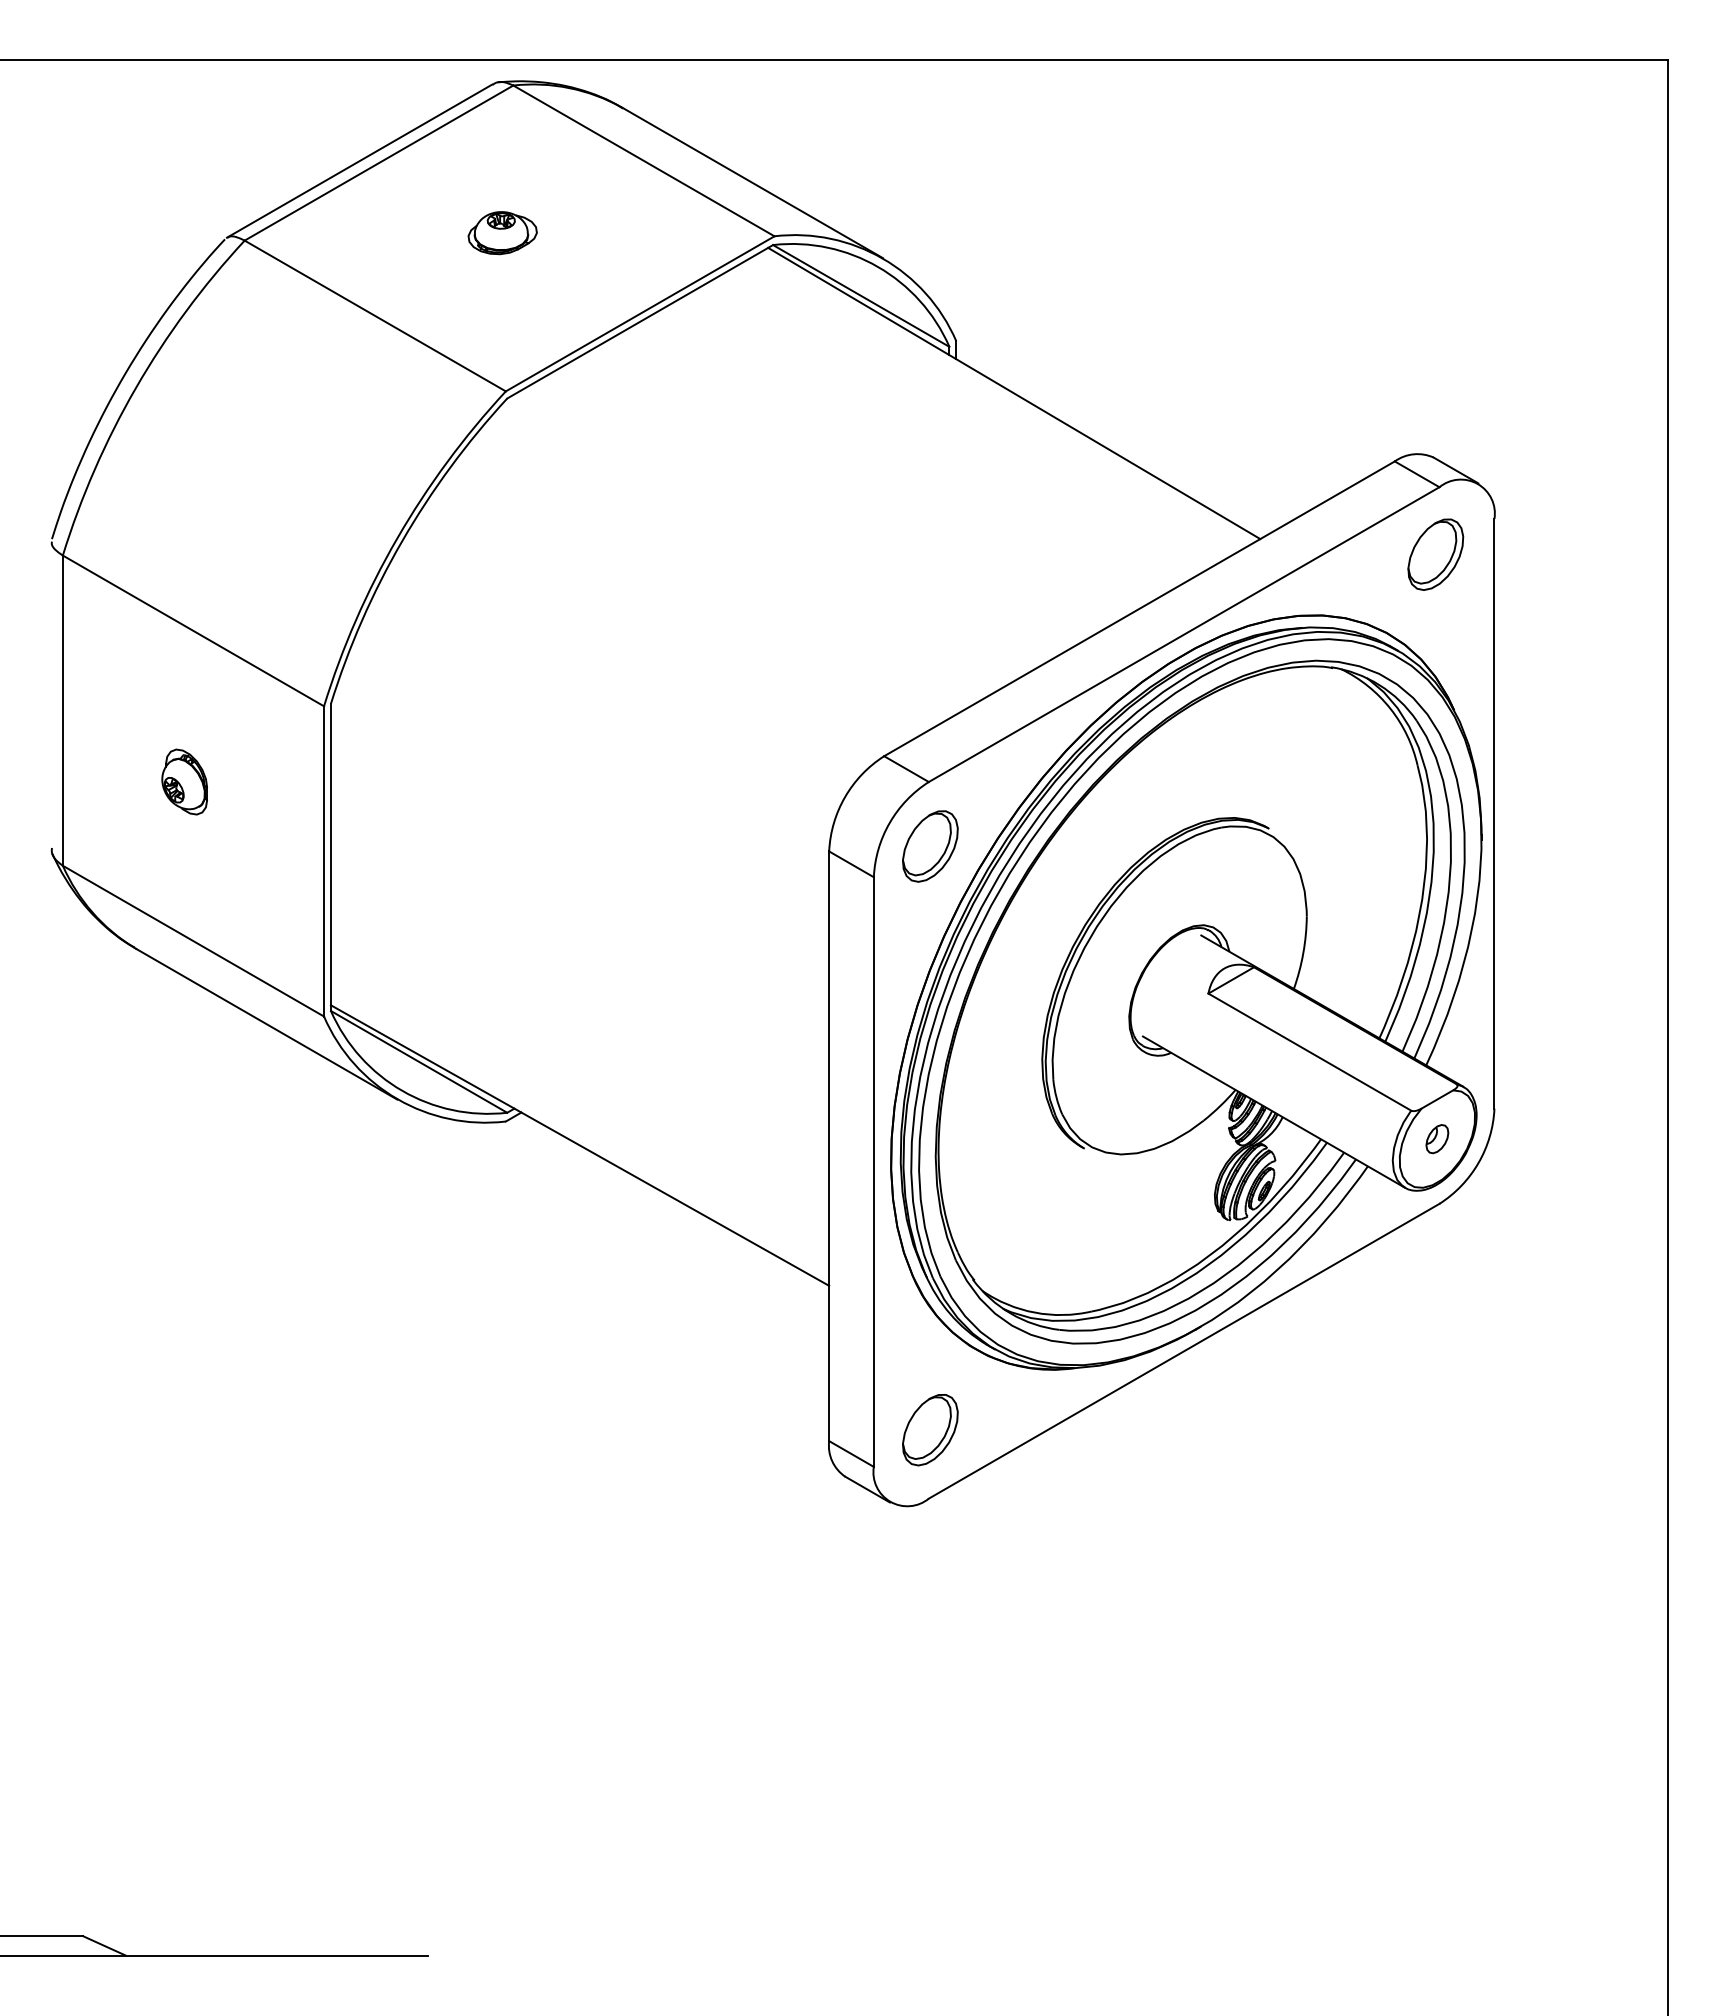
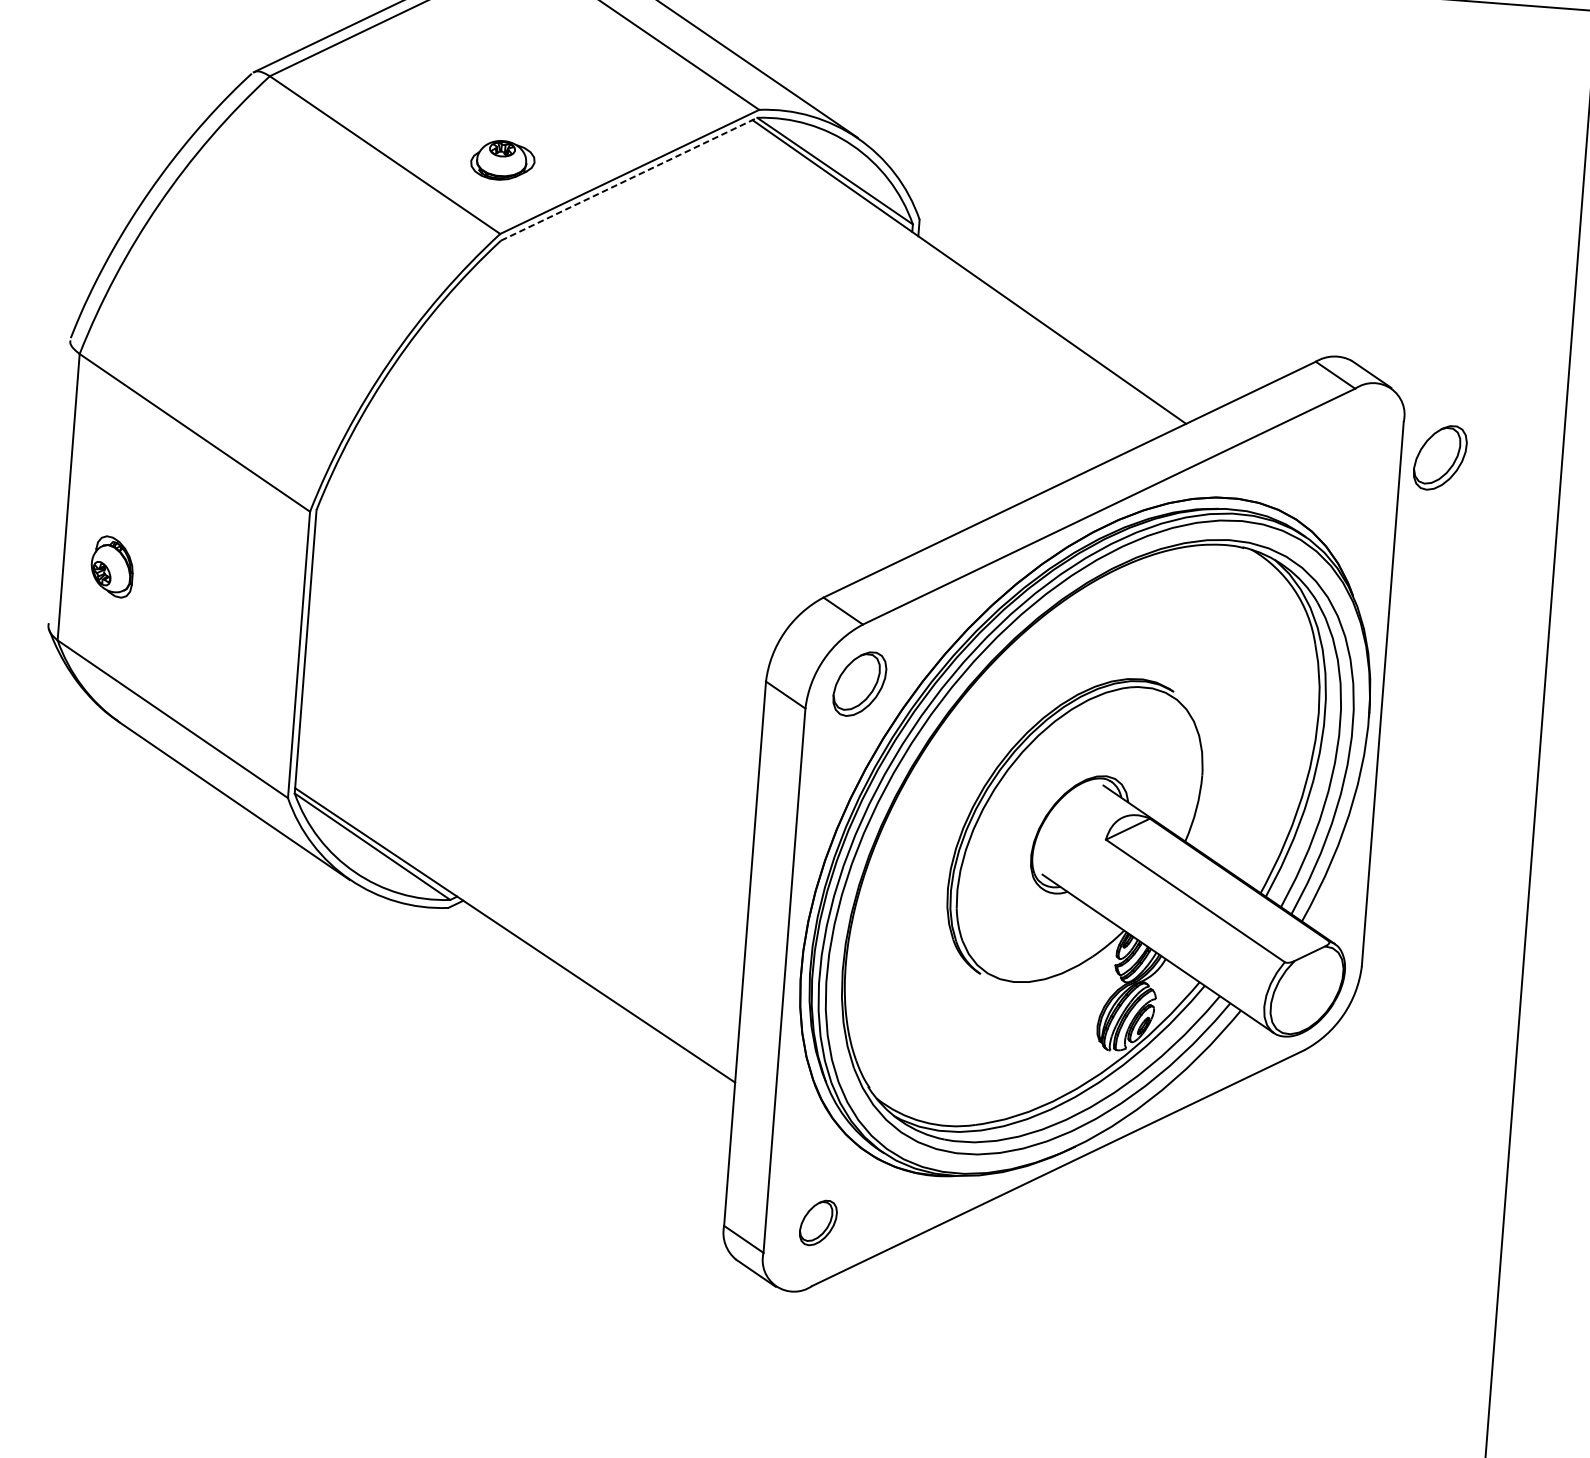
part: (502, 233) -> (502, 160), moved
line: (640, 321) -> (629, 179), solid -> dashed
part: (1435, 554) -> (1440, 457), moved
part: (184, 781) -> (112, 566), moved
part: (1437, 1139) -> (1307, 990), removed
part: (930, 1430) -> (818, 1223), size x0.7

